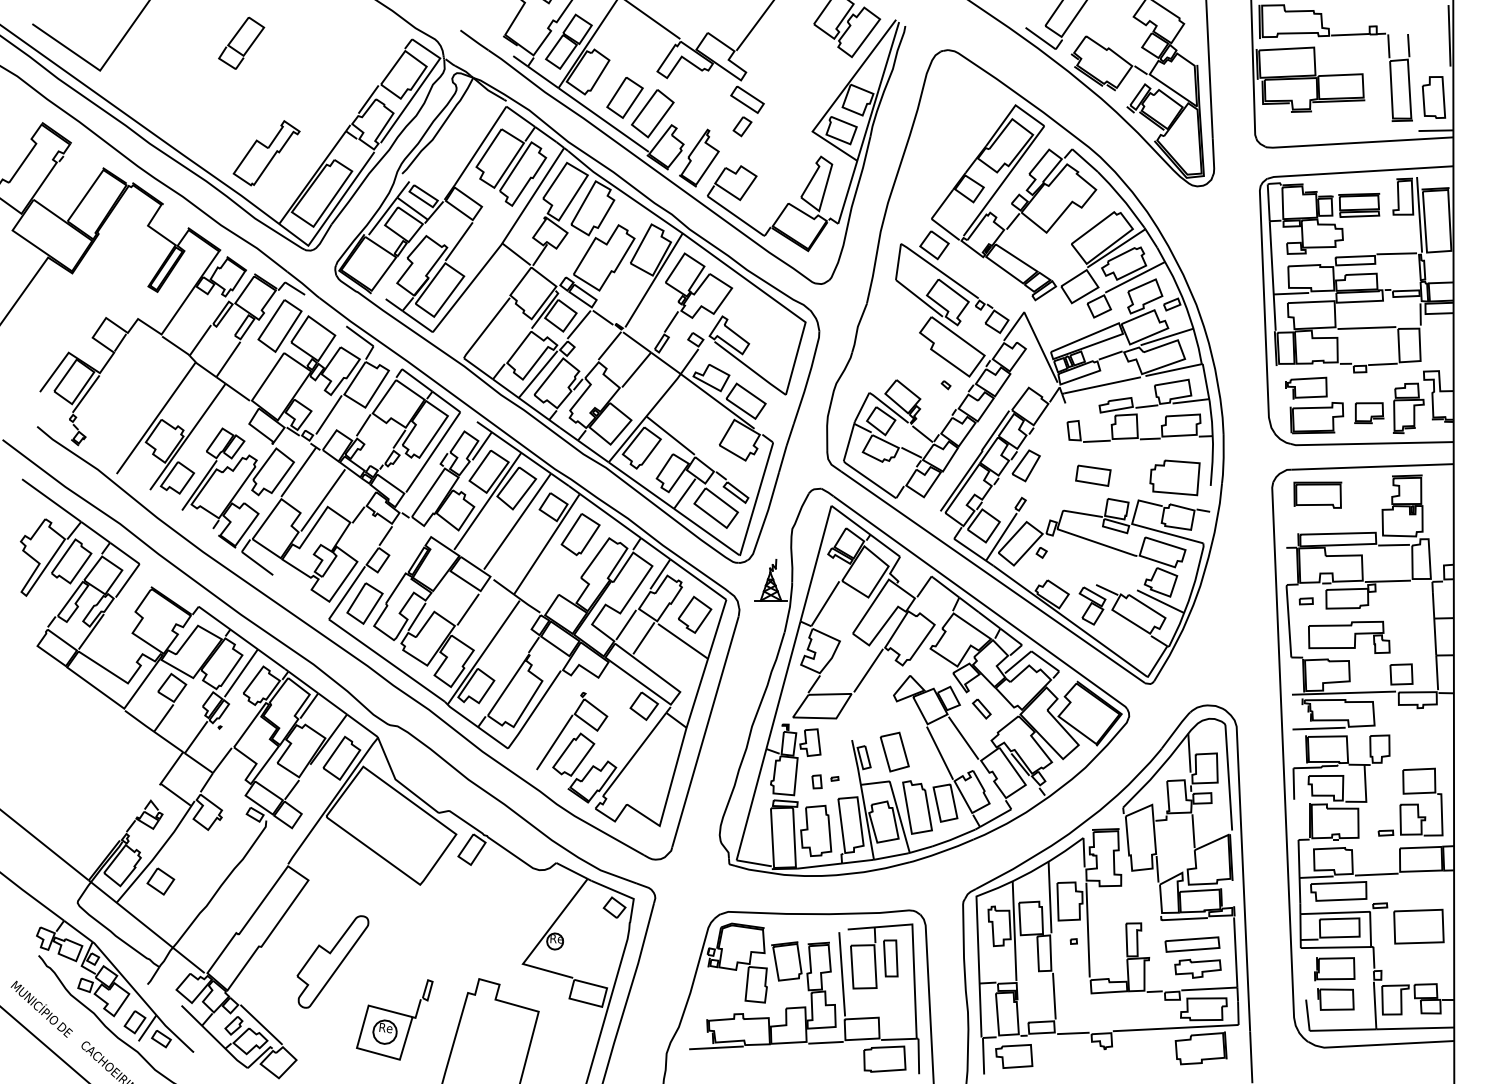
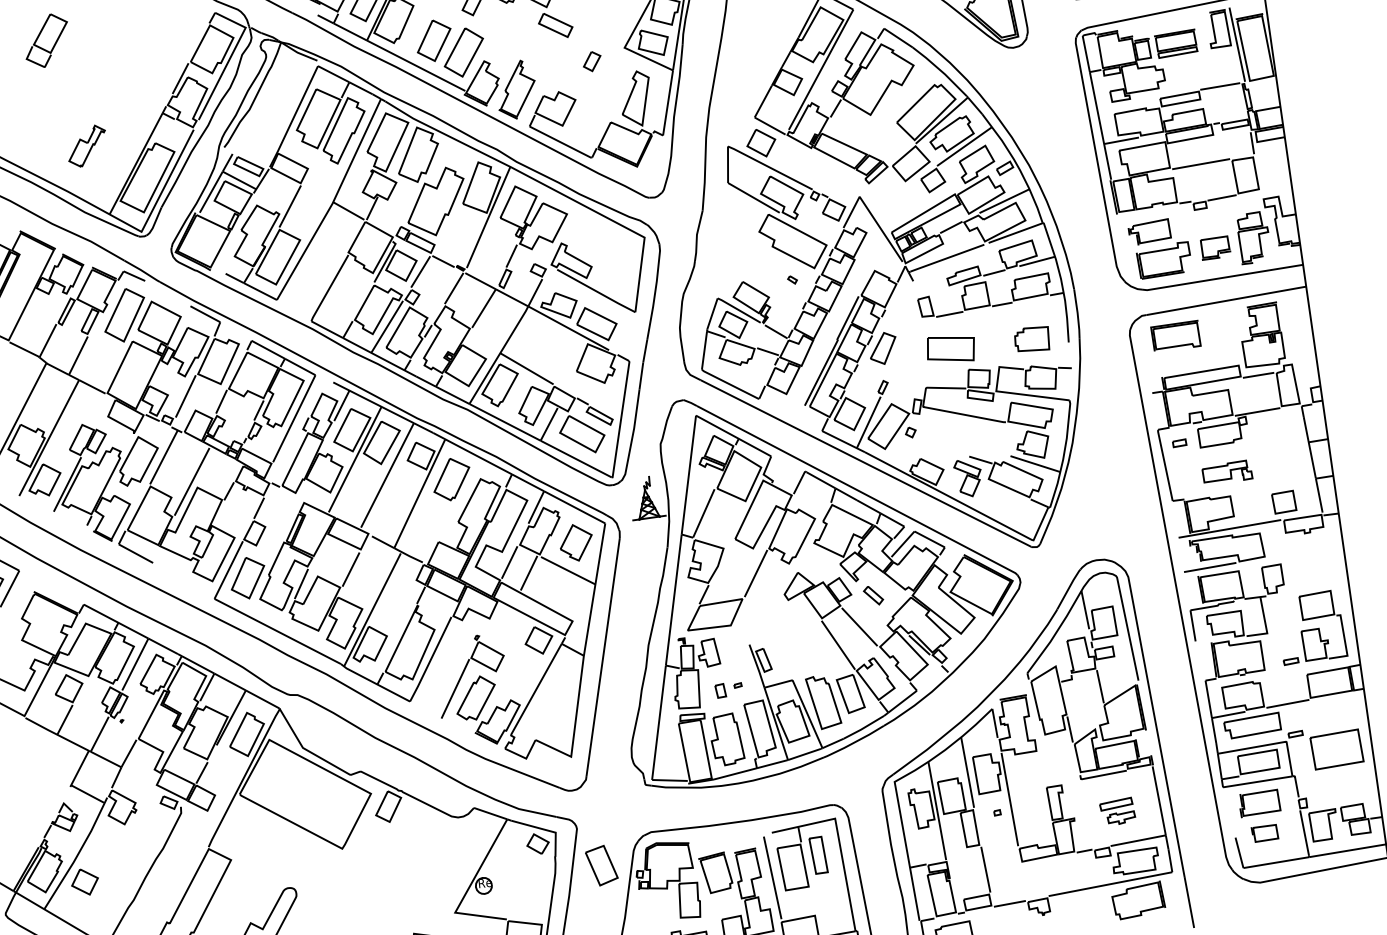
part: (742, 126) -> (592, 61), moved
part: (266, 153) -> (87, 146), size x0.6
part: (1093, 475) -> (951, 348), size x1.4
part: (1174, 477) -> (1031, 339), size x0.7
part: (1349, 636) -> (1227, 472), size x0.6
part: (894, 751) -> (601, 865), moved
part: (1192, 957) -> (1117, 811), size x0.6
part: (1335, 999) -> (1264, 833), size x0.7

